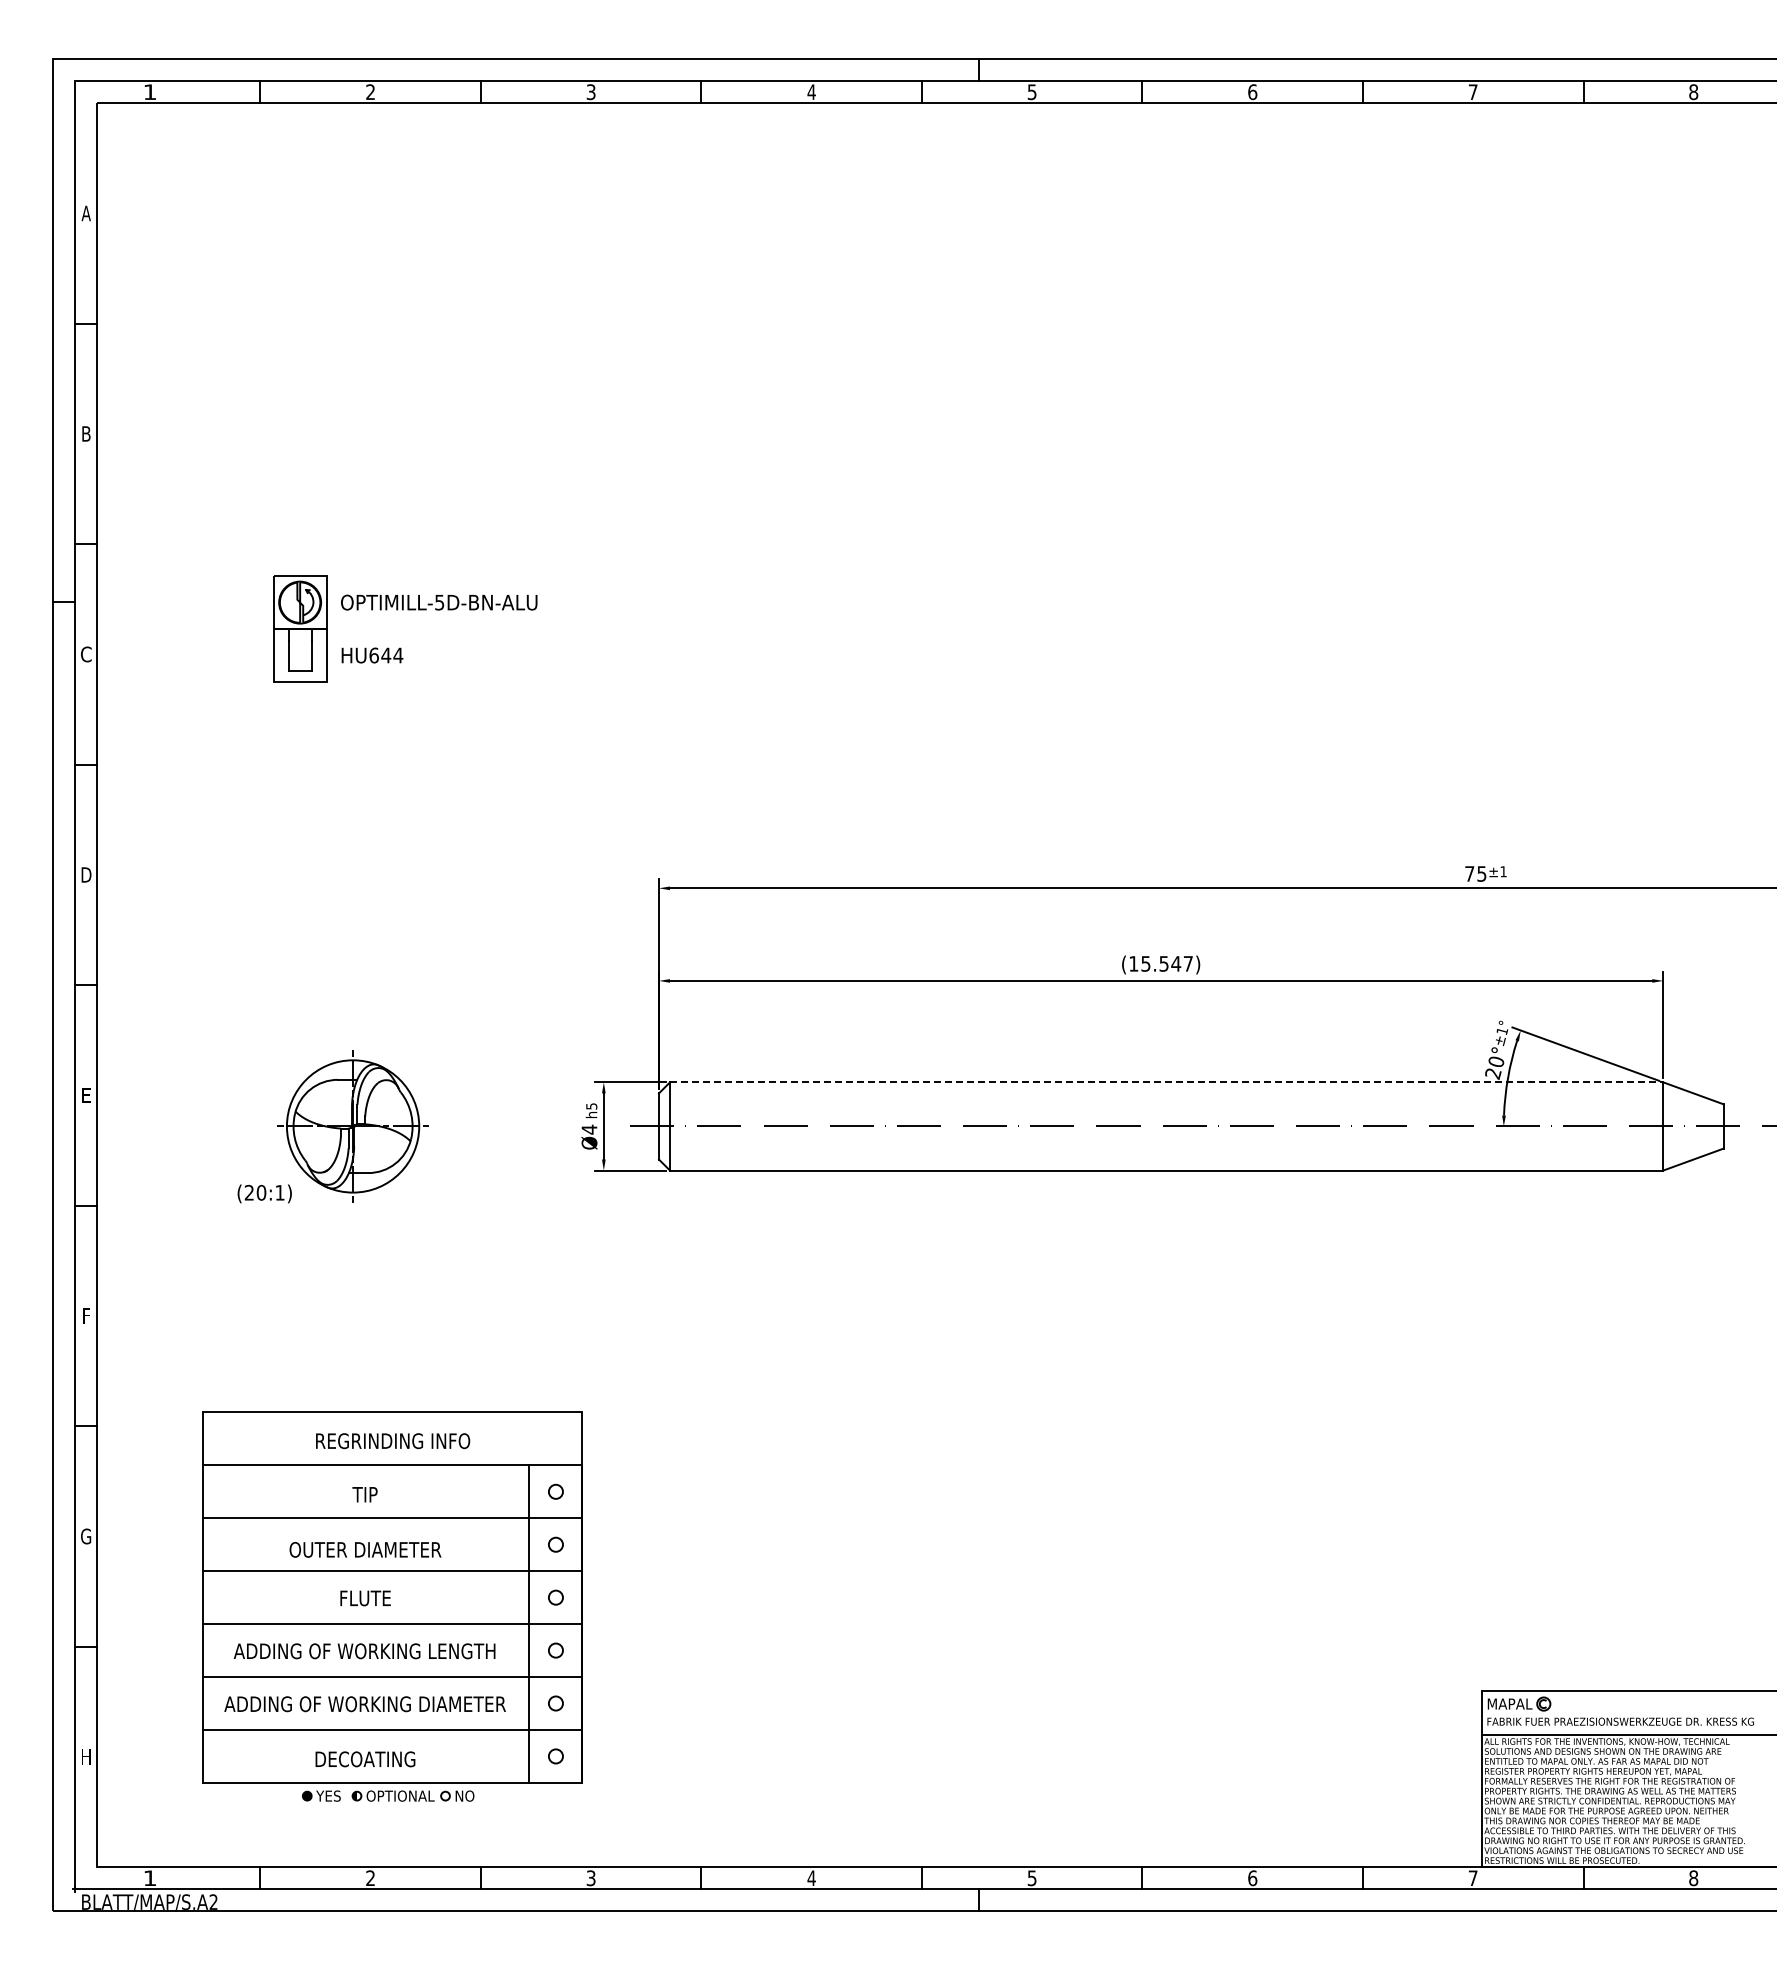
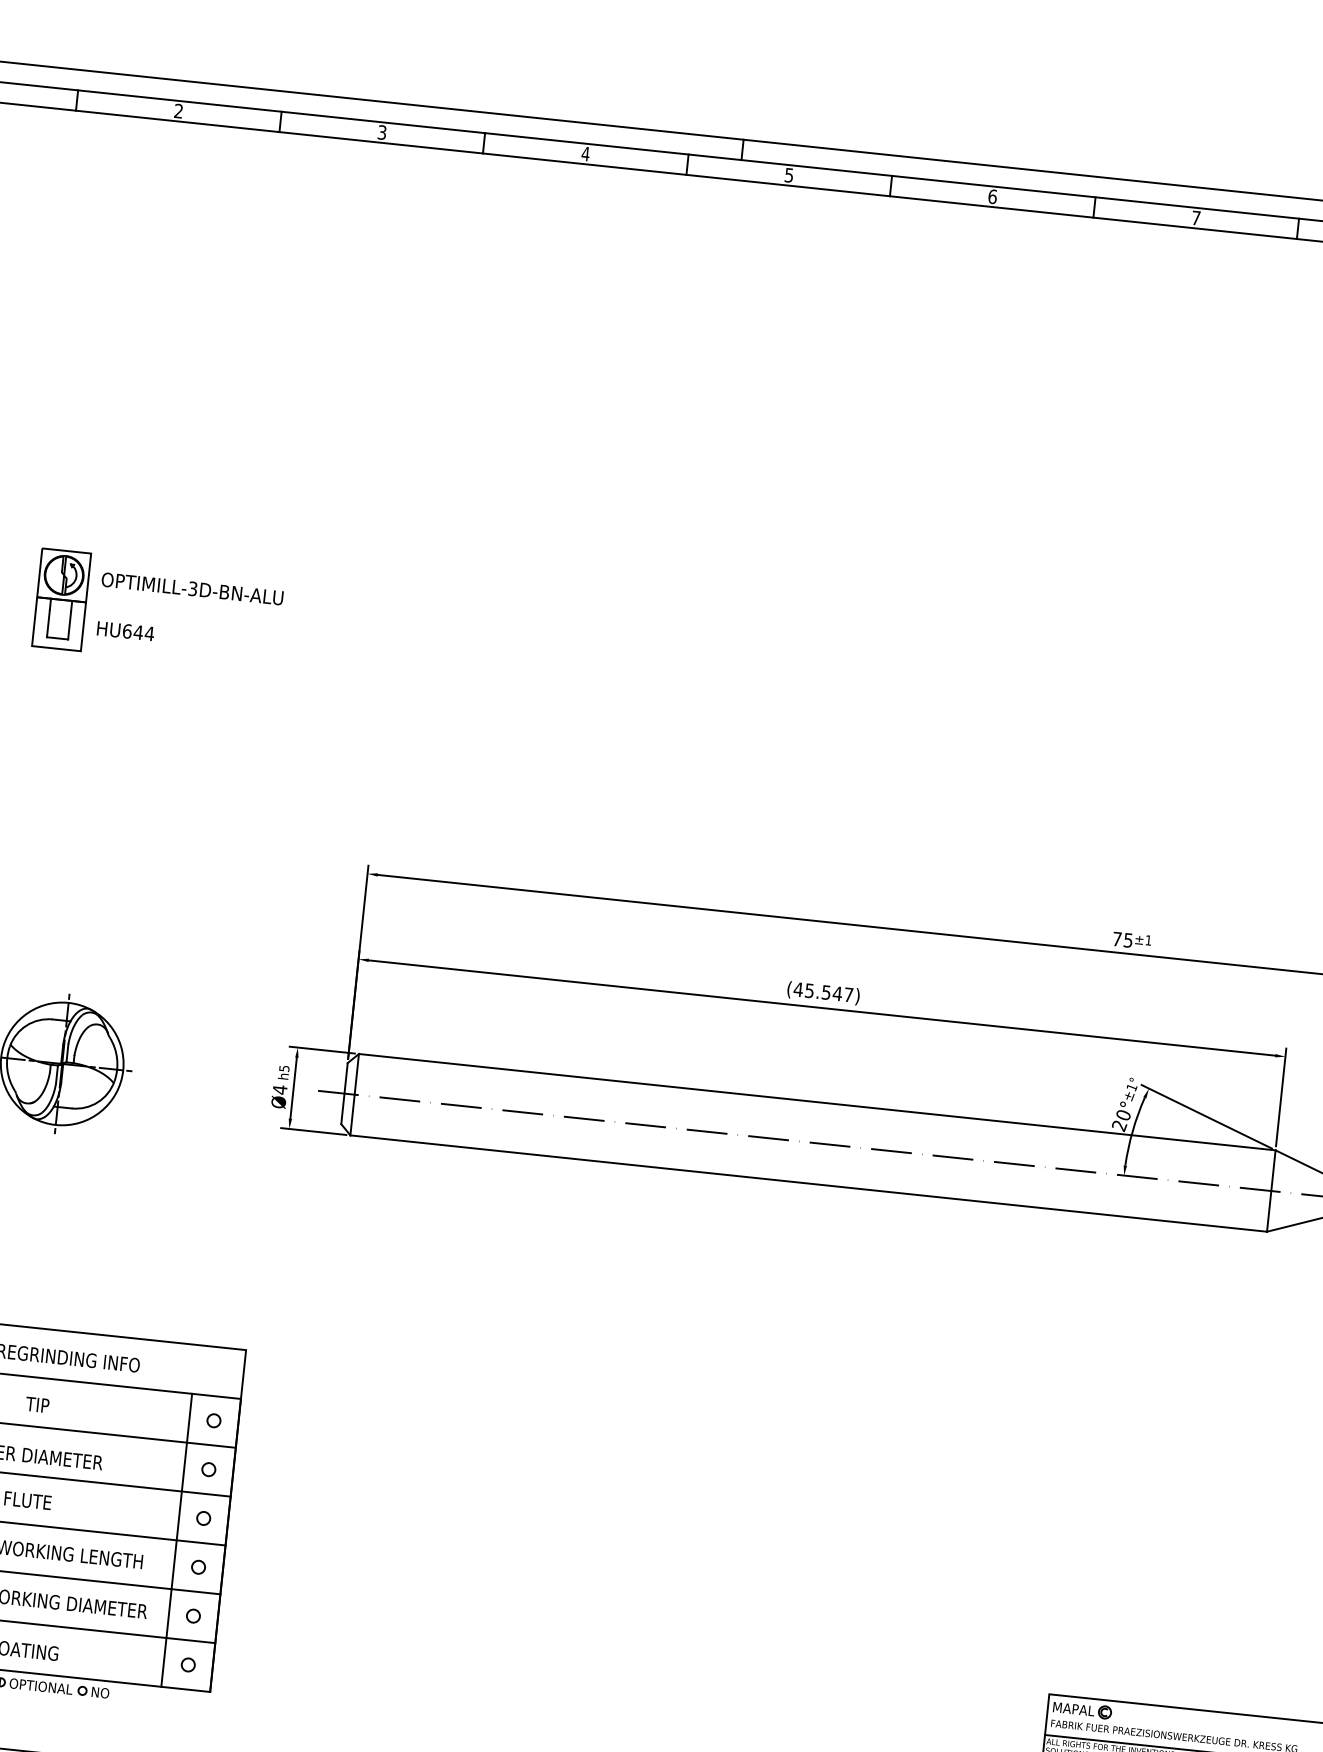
text: (439, 601) -> (192, 587), OPTIMILL-5D-BN-ALU -> OPTIMILL-3D-BN-ALU
text: (1133, 963) -> (798, 989), (15.547) -> (45.547)
line: (1166, 1082) -> (817, 1102), dashed -> solid

